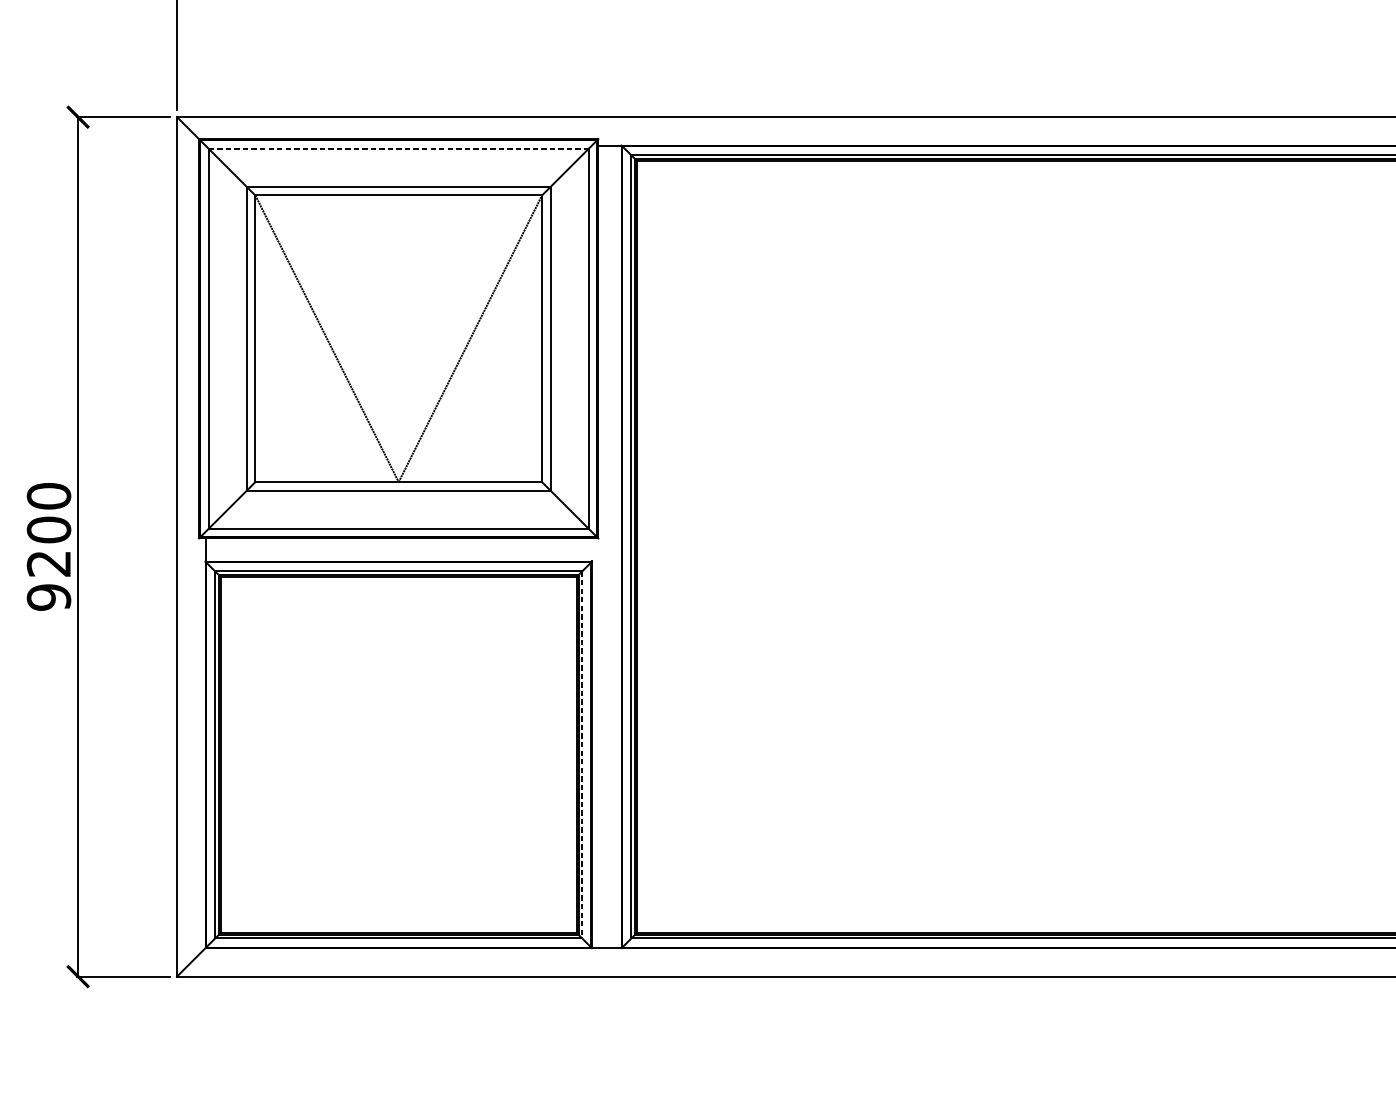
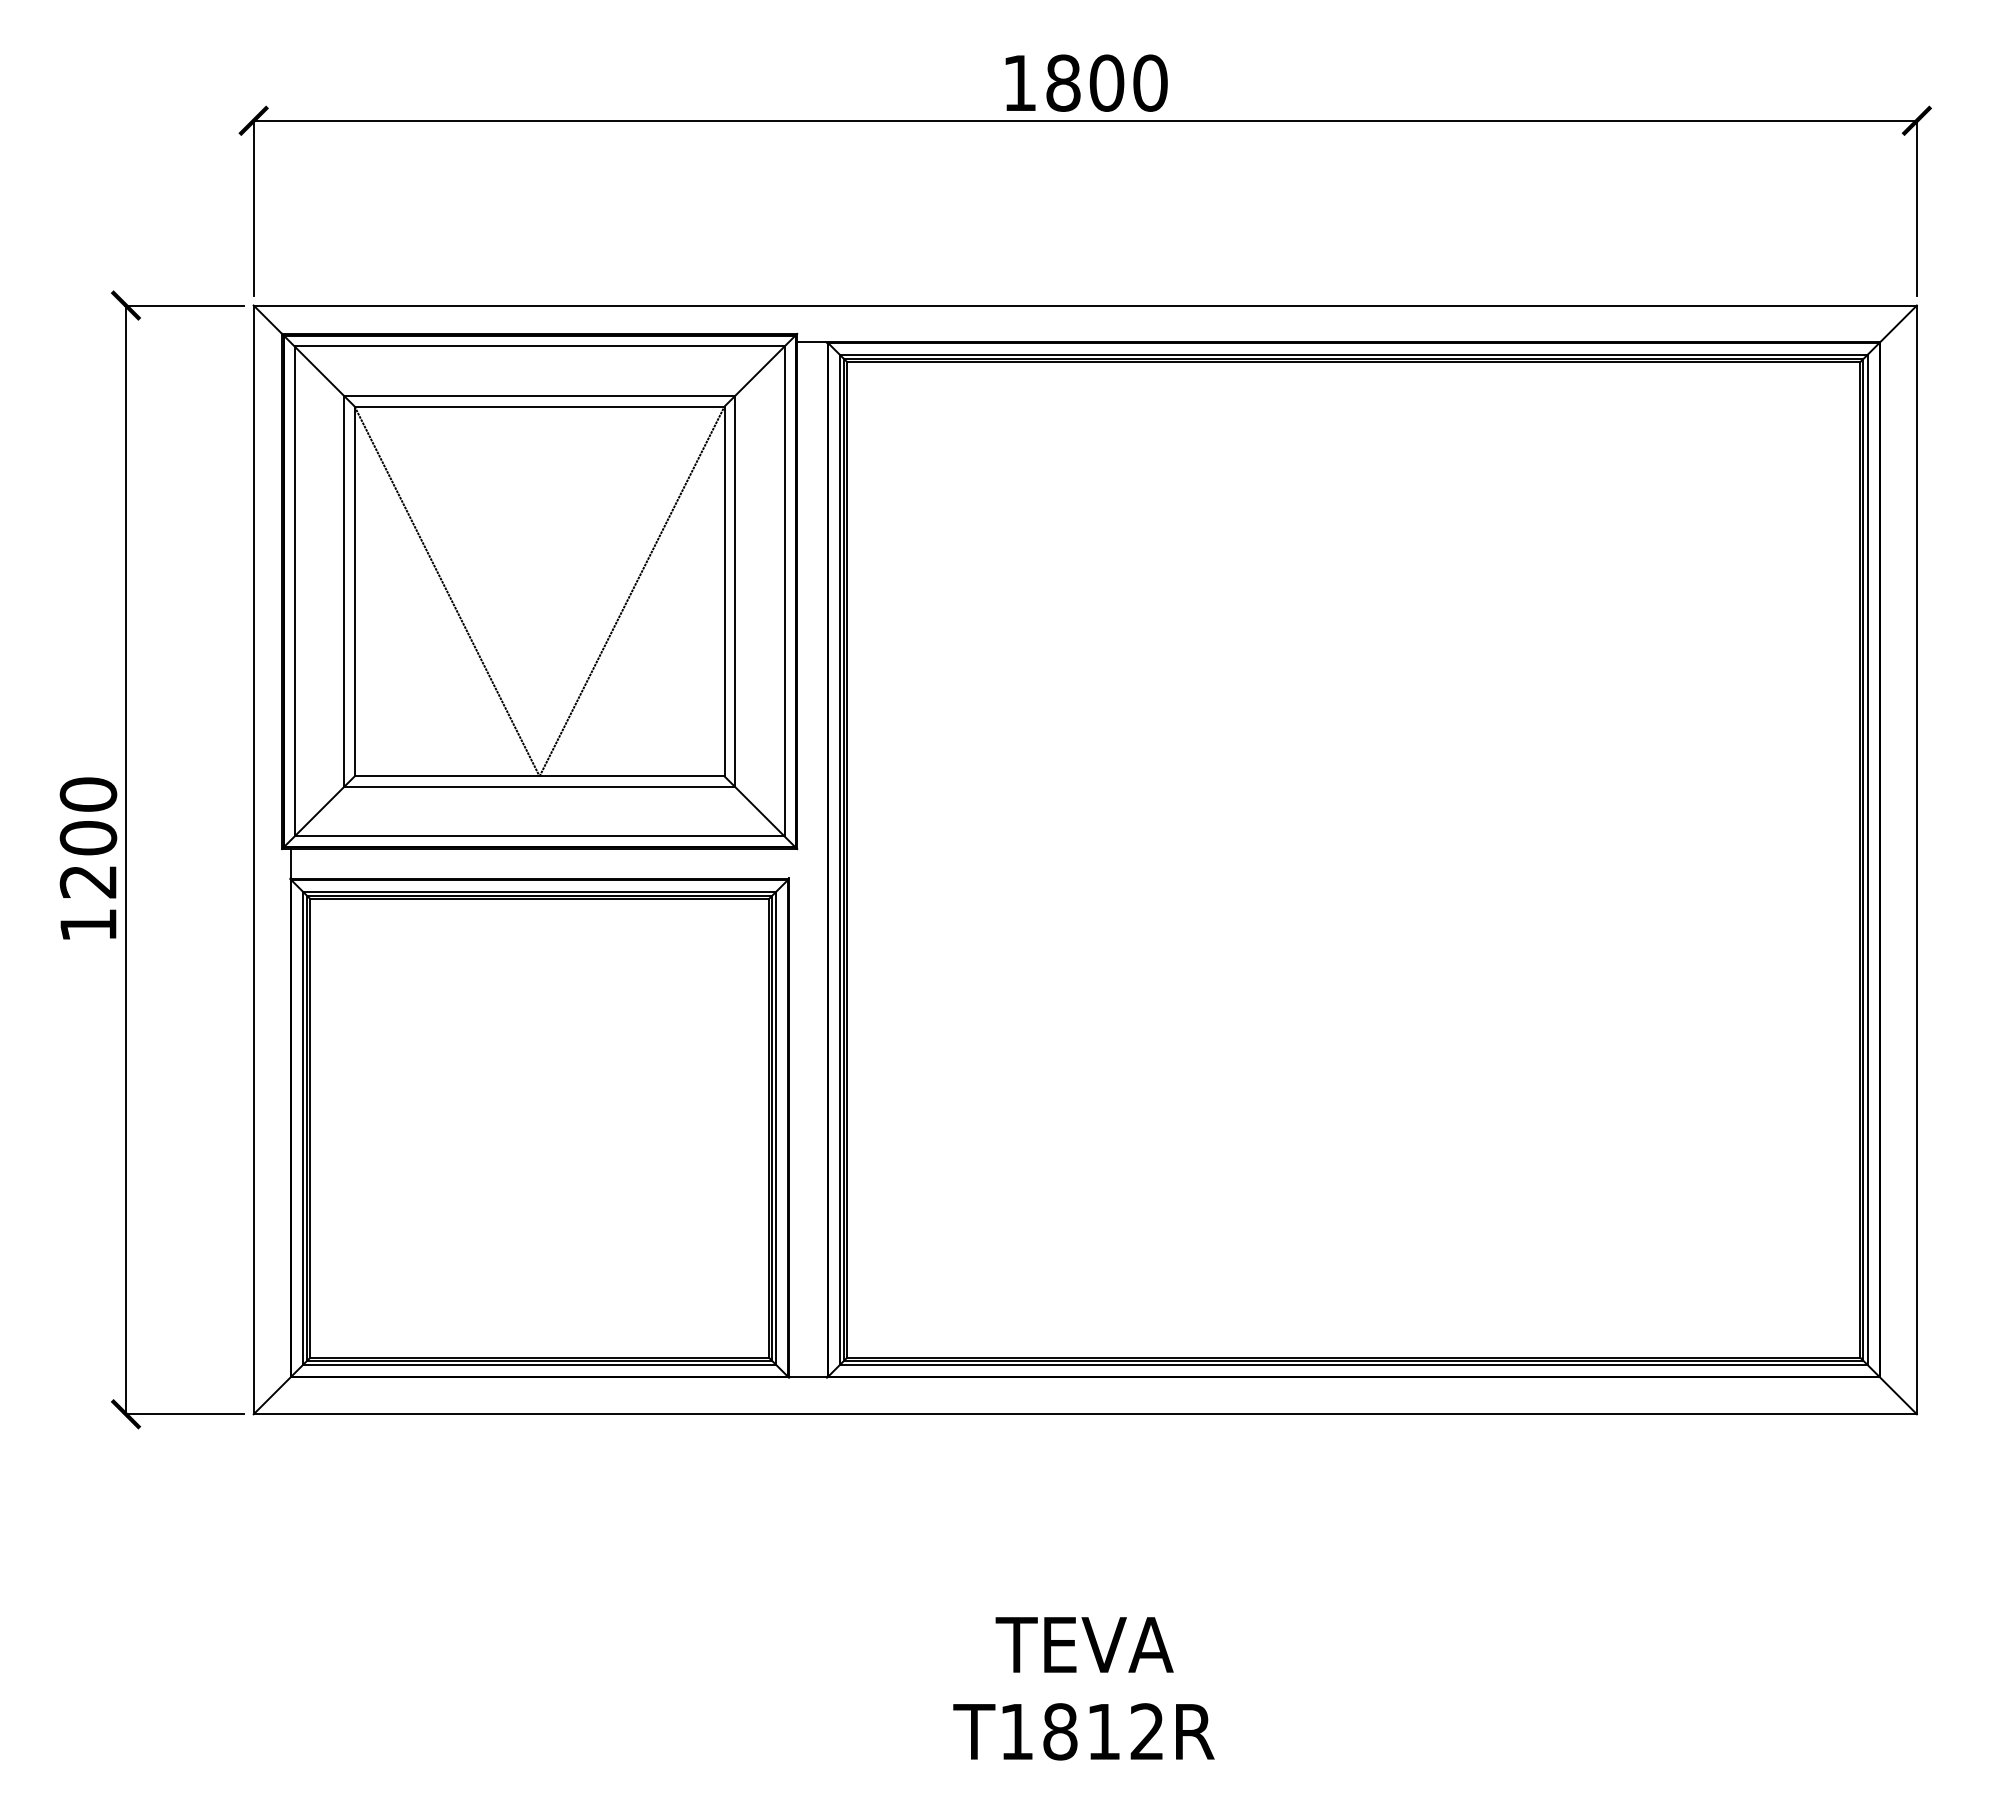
line: (398, 148) -> (539, 346), dashed -> solid
text: (49, 597) -> (88, 925), 9200 -> 1200
line: (582, 755) -> (776, 1128), dashed -> solid

